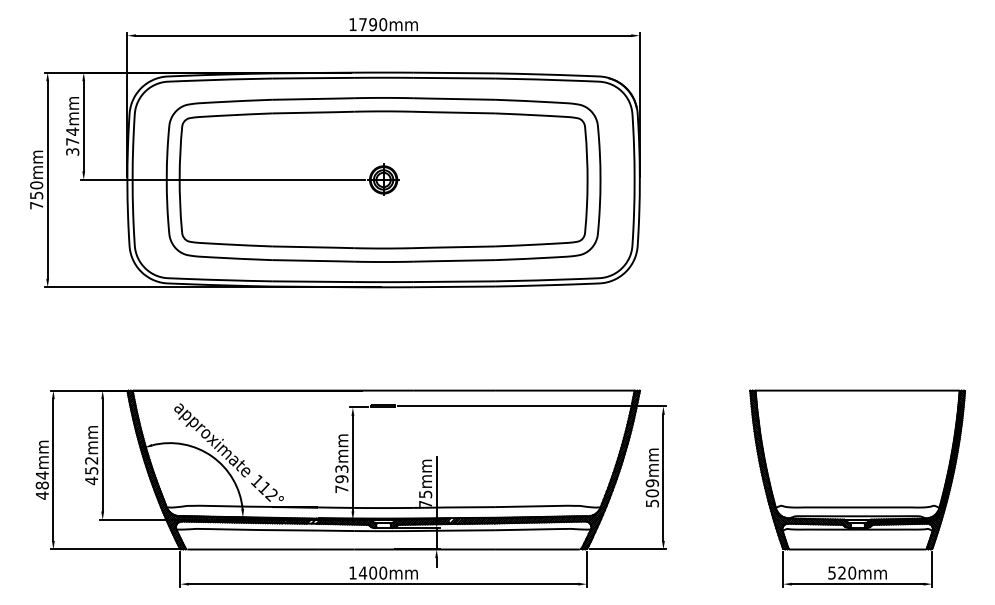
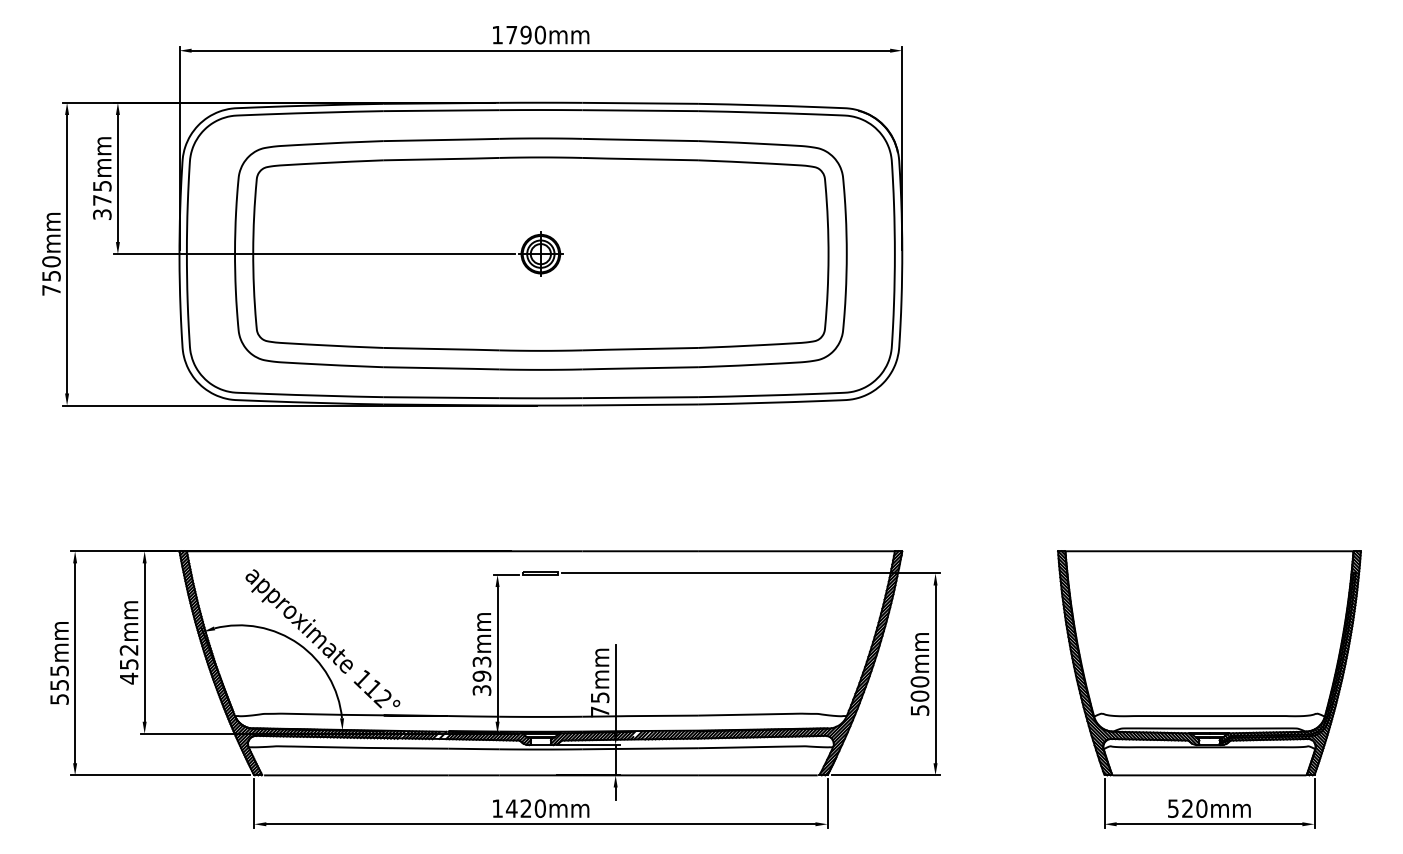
text: (72, 131) -> (102, 186), 374mm -> 375mm
text: (652, 482) -> (919, 681), 509mm -> 500mm
text: (42, 485) -> (59, 685), 484mm -> 555mm
text: (341, 489) -> (481, 690), 793mm -> 393mm
text: (372, 572) -> (525, 808), 1400mm -> 1420mm

